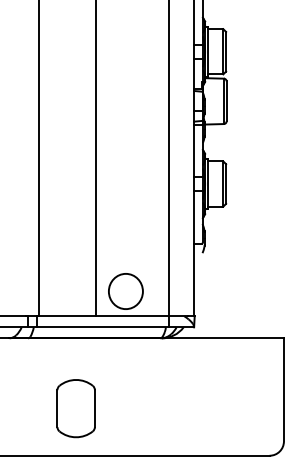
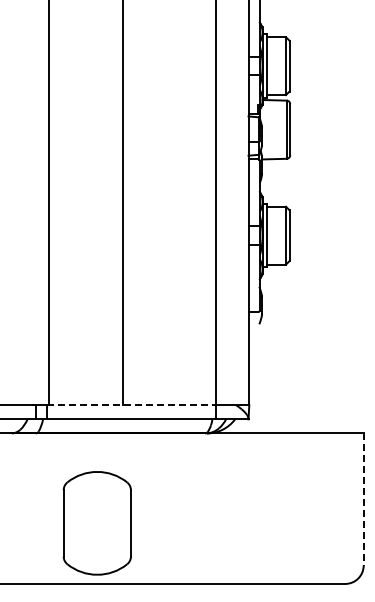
part: (125, 290) -> (160, 372), removed
line: (102, 316) -> (131, 405), solid -> dashed
line: (283, 390) -> (363, 500), solid -> dashed
part: (76, 408) -> (97, 523), size x1.4

